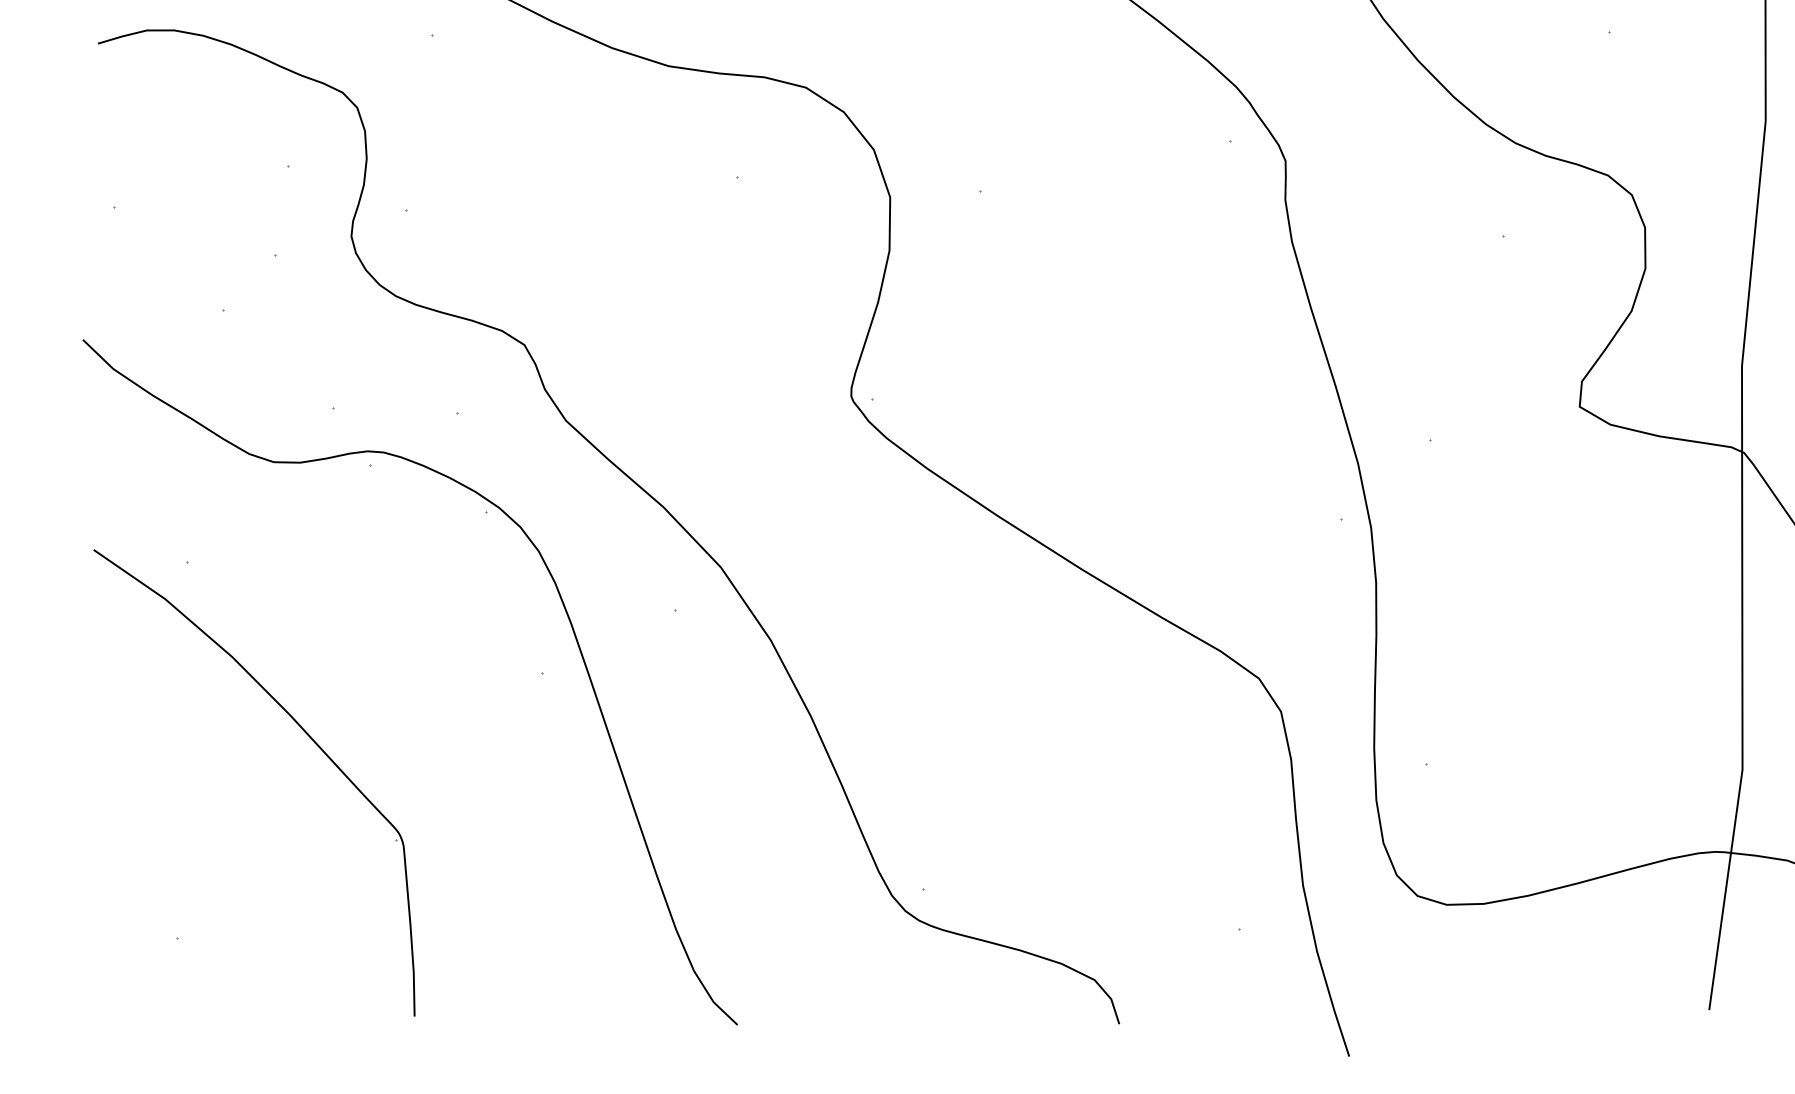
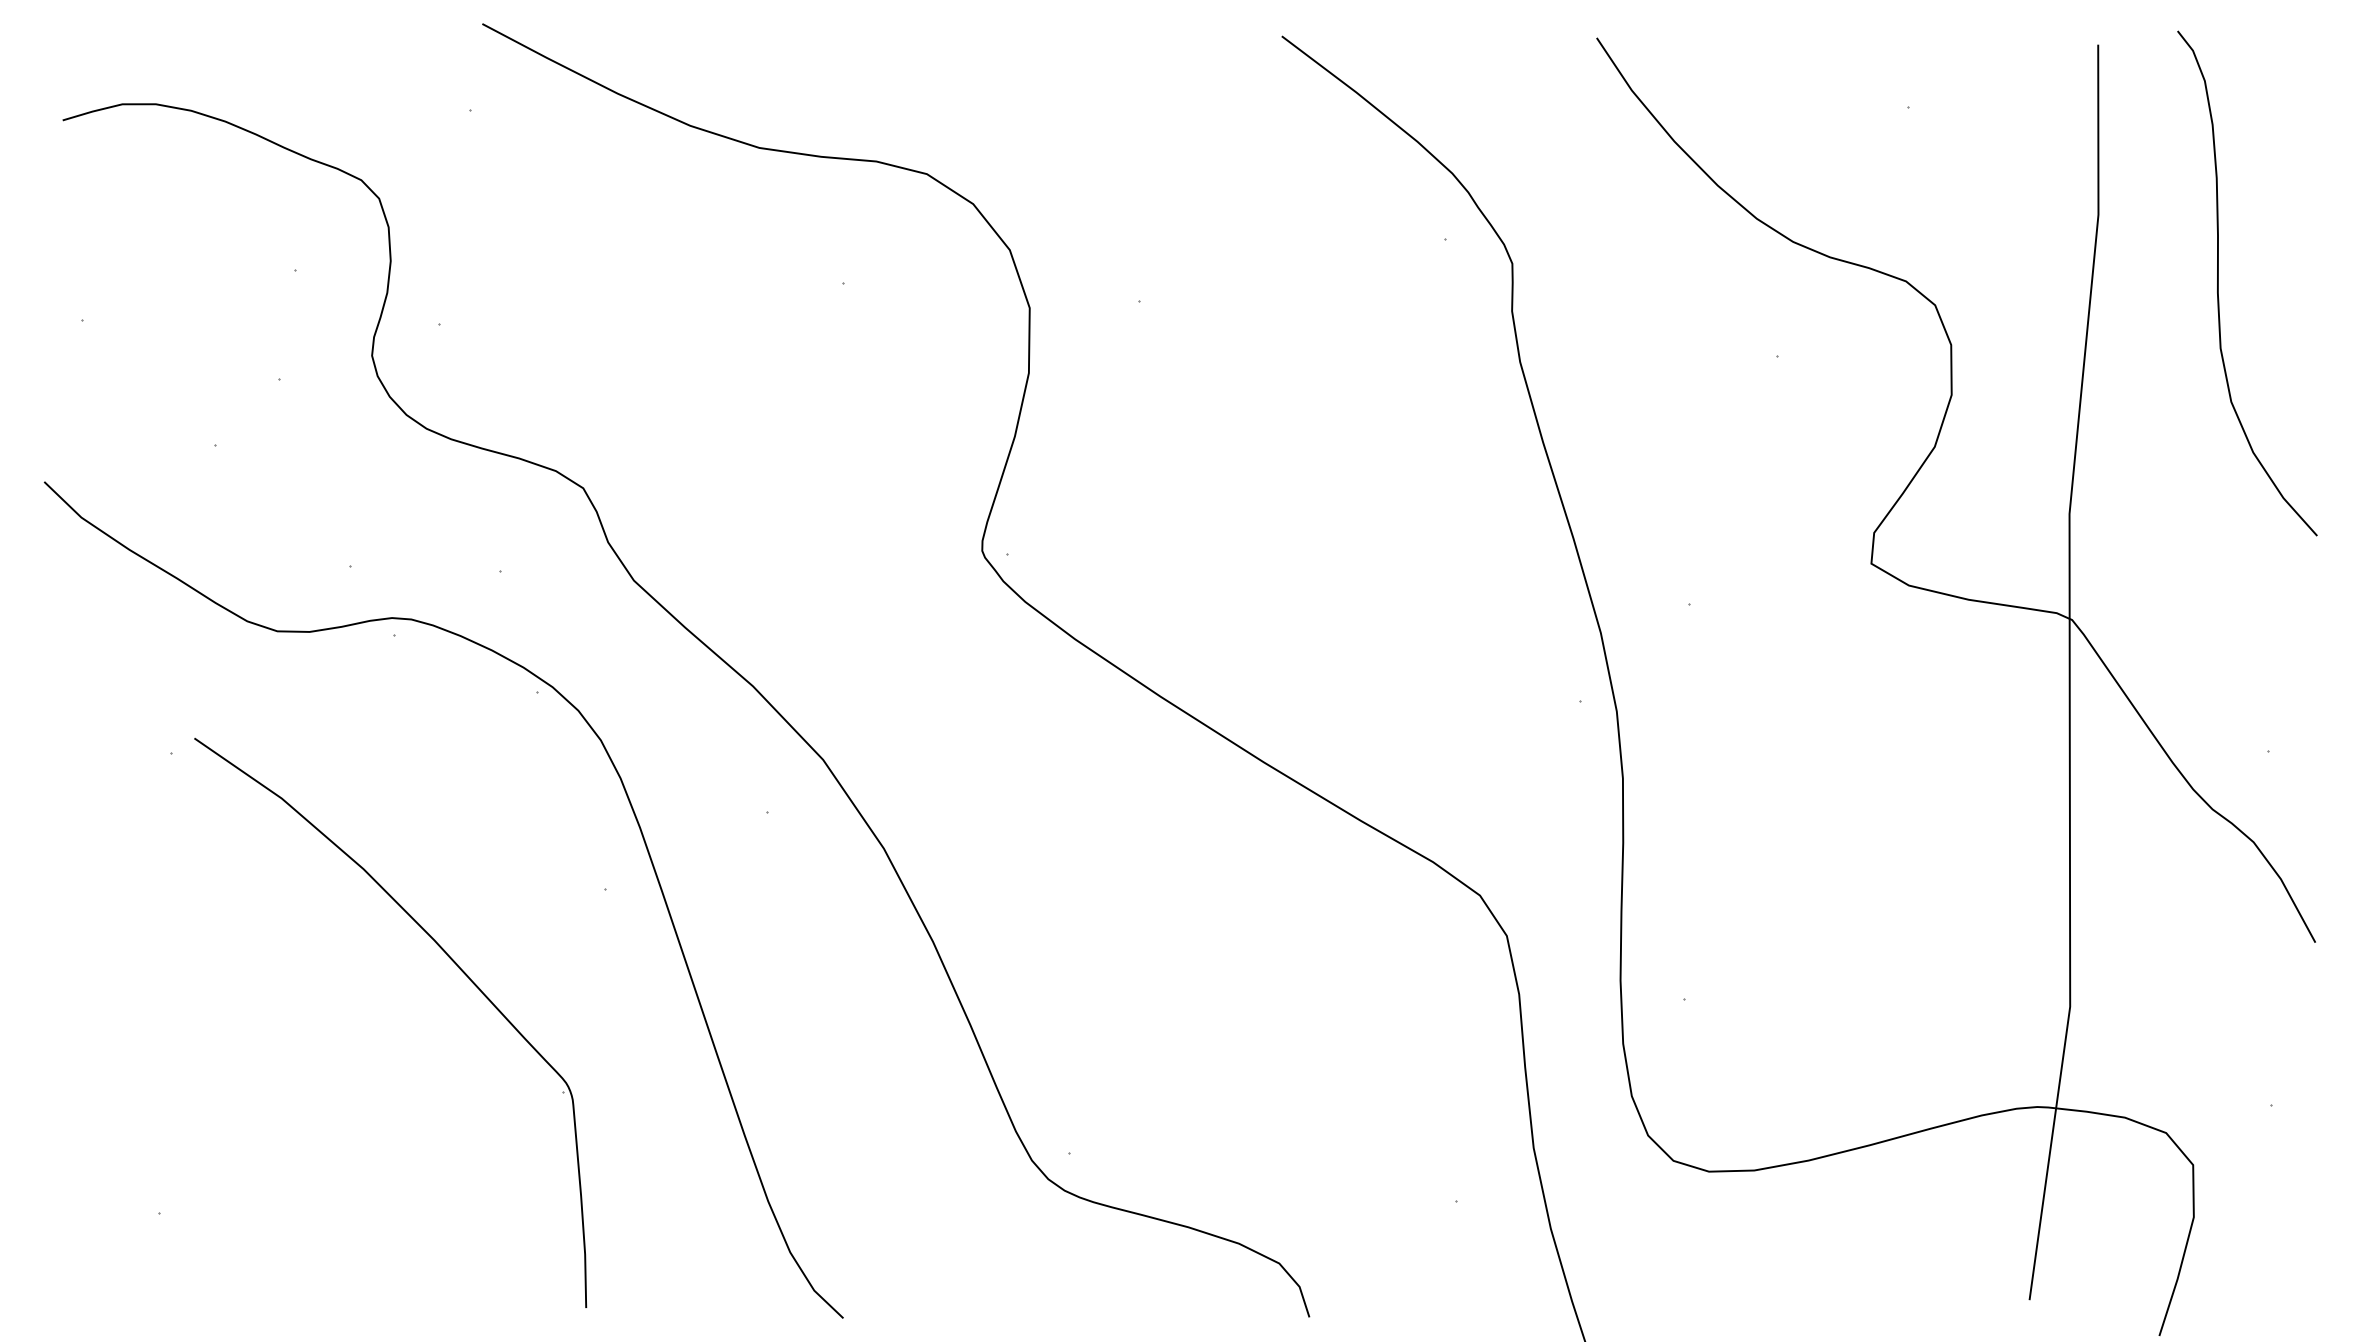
part: (304, 731) -> (451, 960), moved

